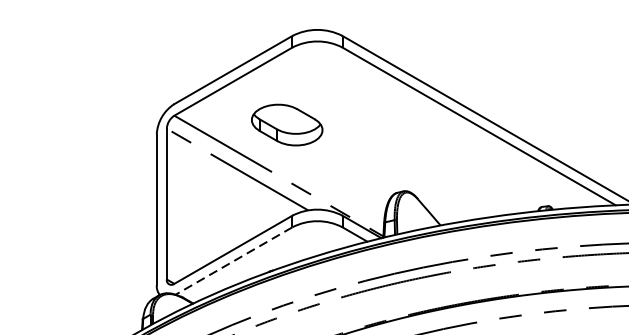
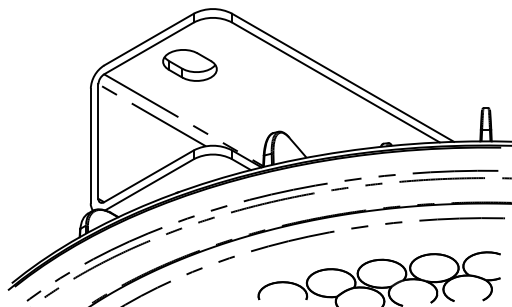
part: (286, 125) -> (189, 65), moved
line: (233, 261) -> (149, 185), dashed -> solid

